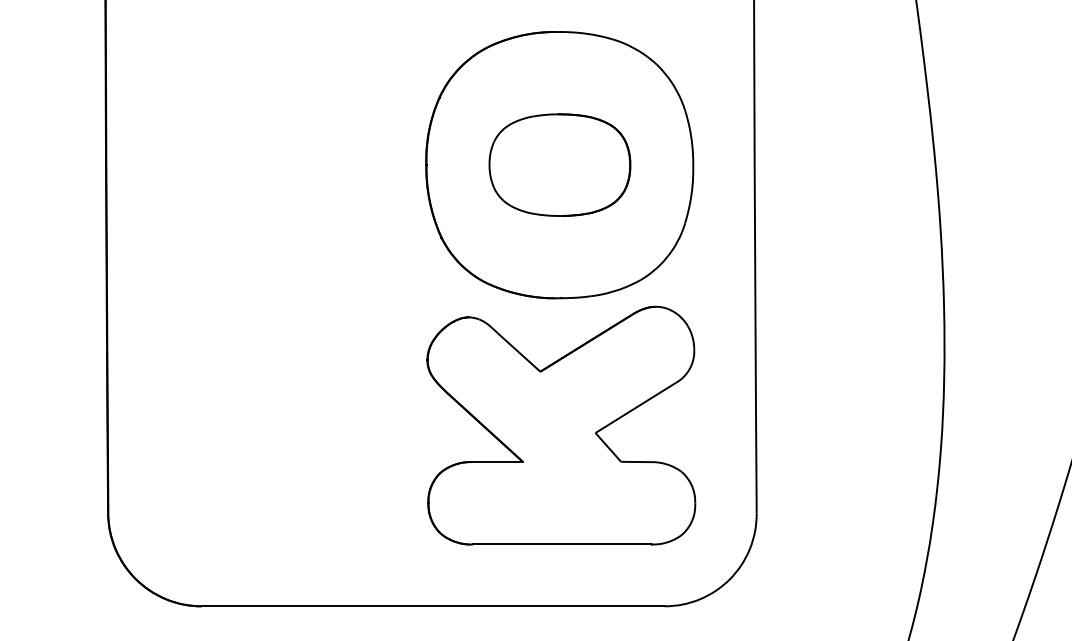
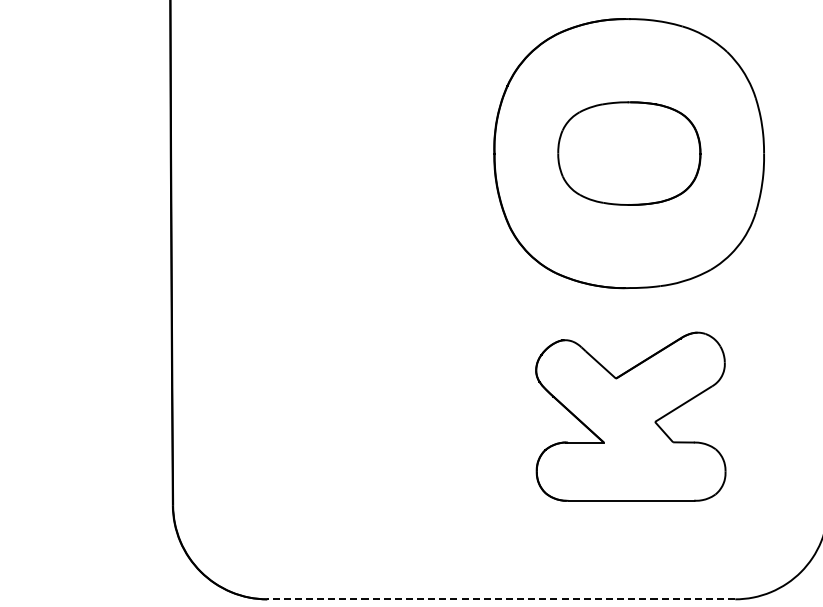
part: (561, 425) -> (630, 416), size x0.7
line: (433, 606) -> (501, 599), solid -> dashed

